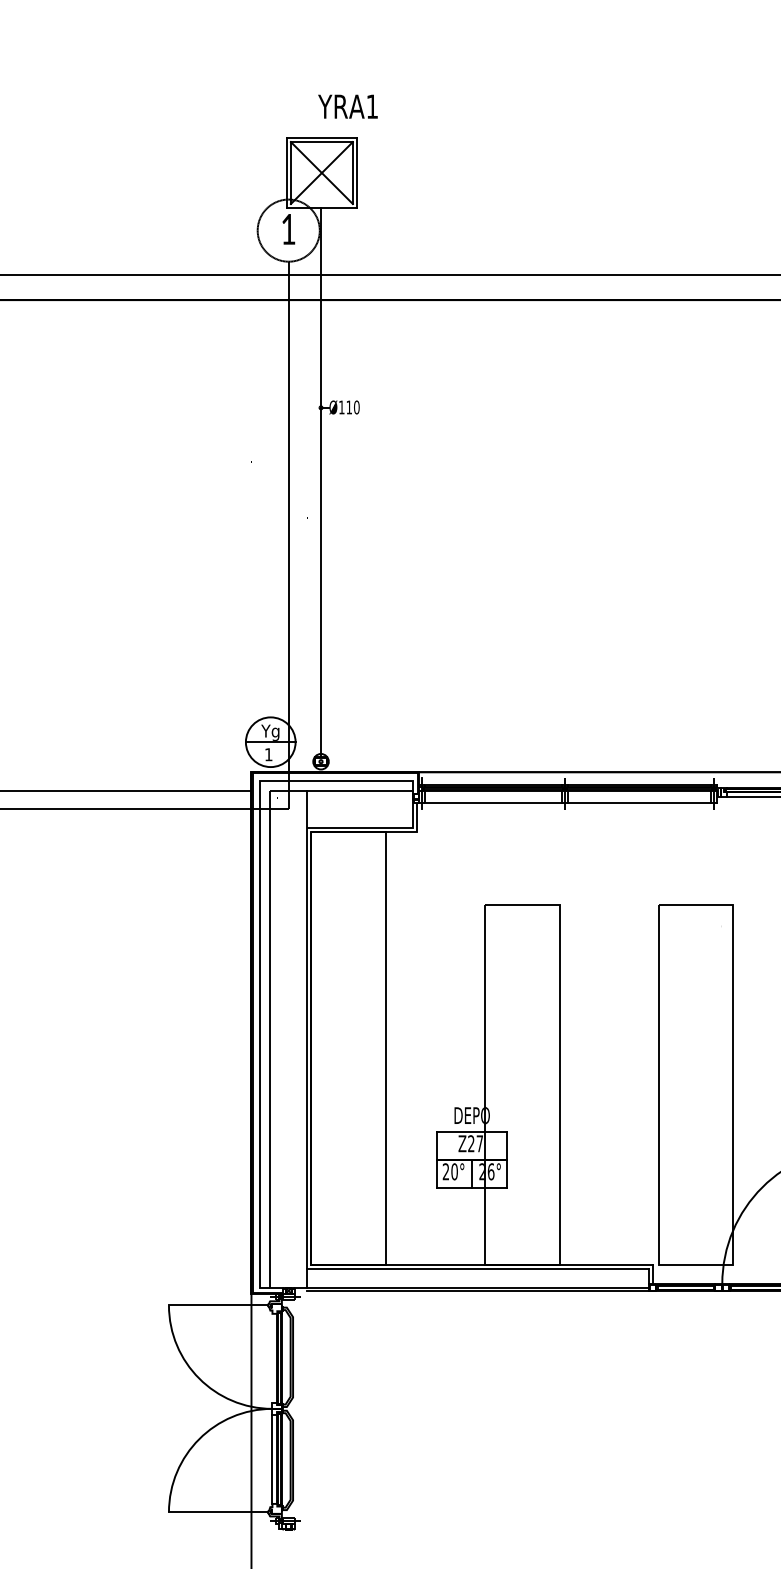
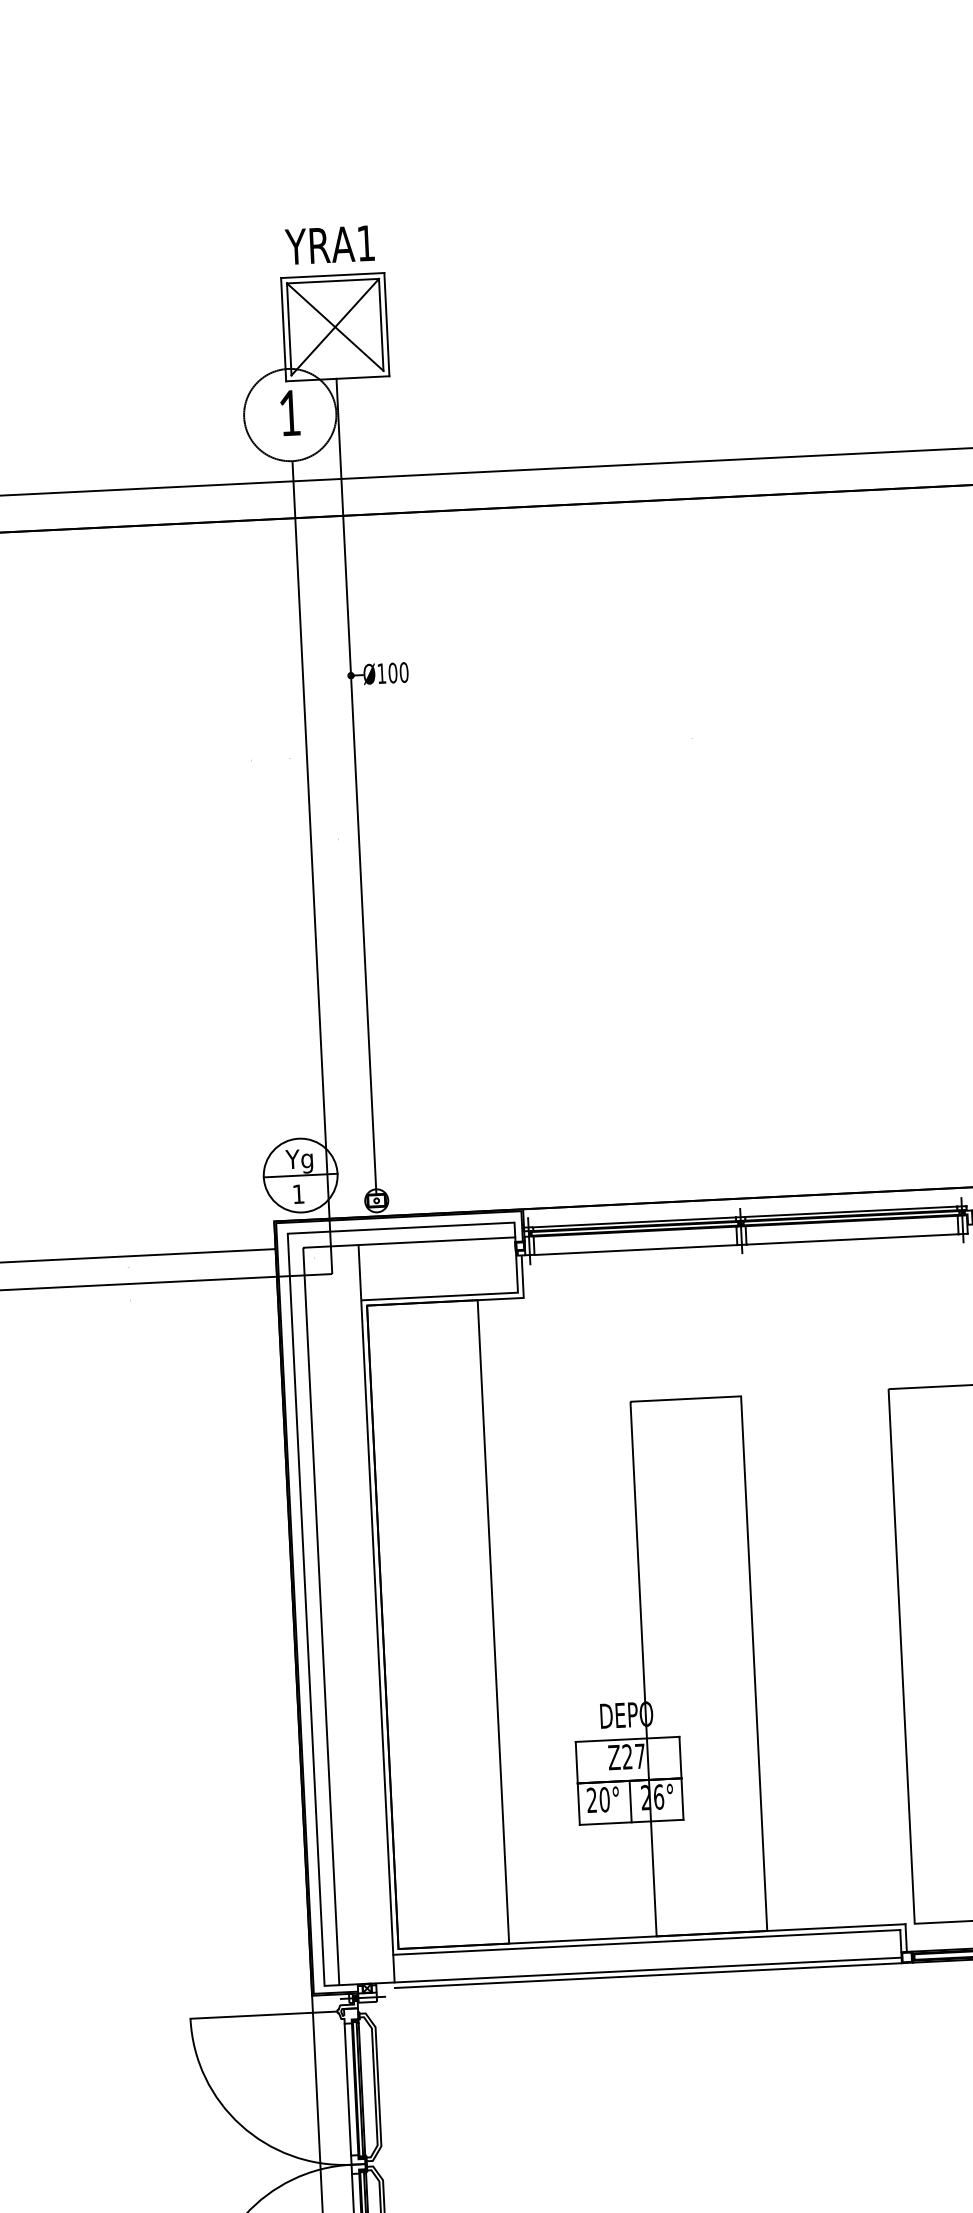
text: (347, 106) -> (329, 244), moved
text: (349, 407) -> (393, 673), Ø110 -> Ø100
line: (272, 1357) -> (347, 2088), added

